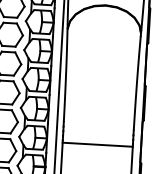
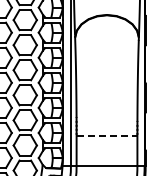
line: (98, 144) -> (107, 135), solid -> dashed

